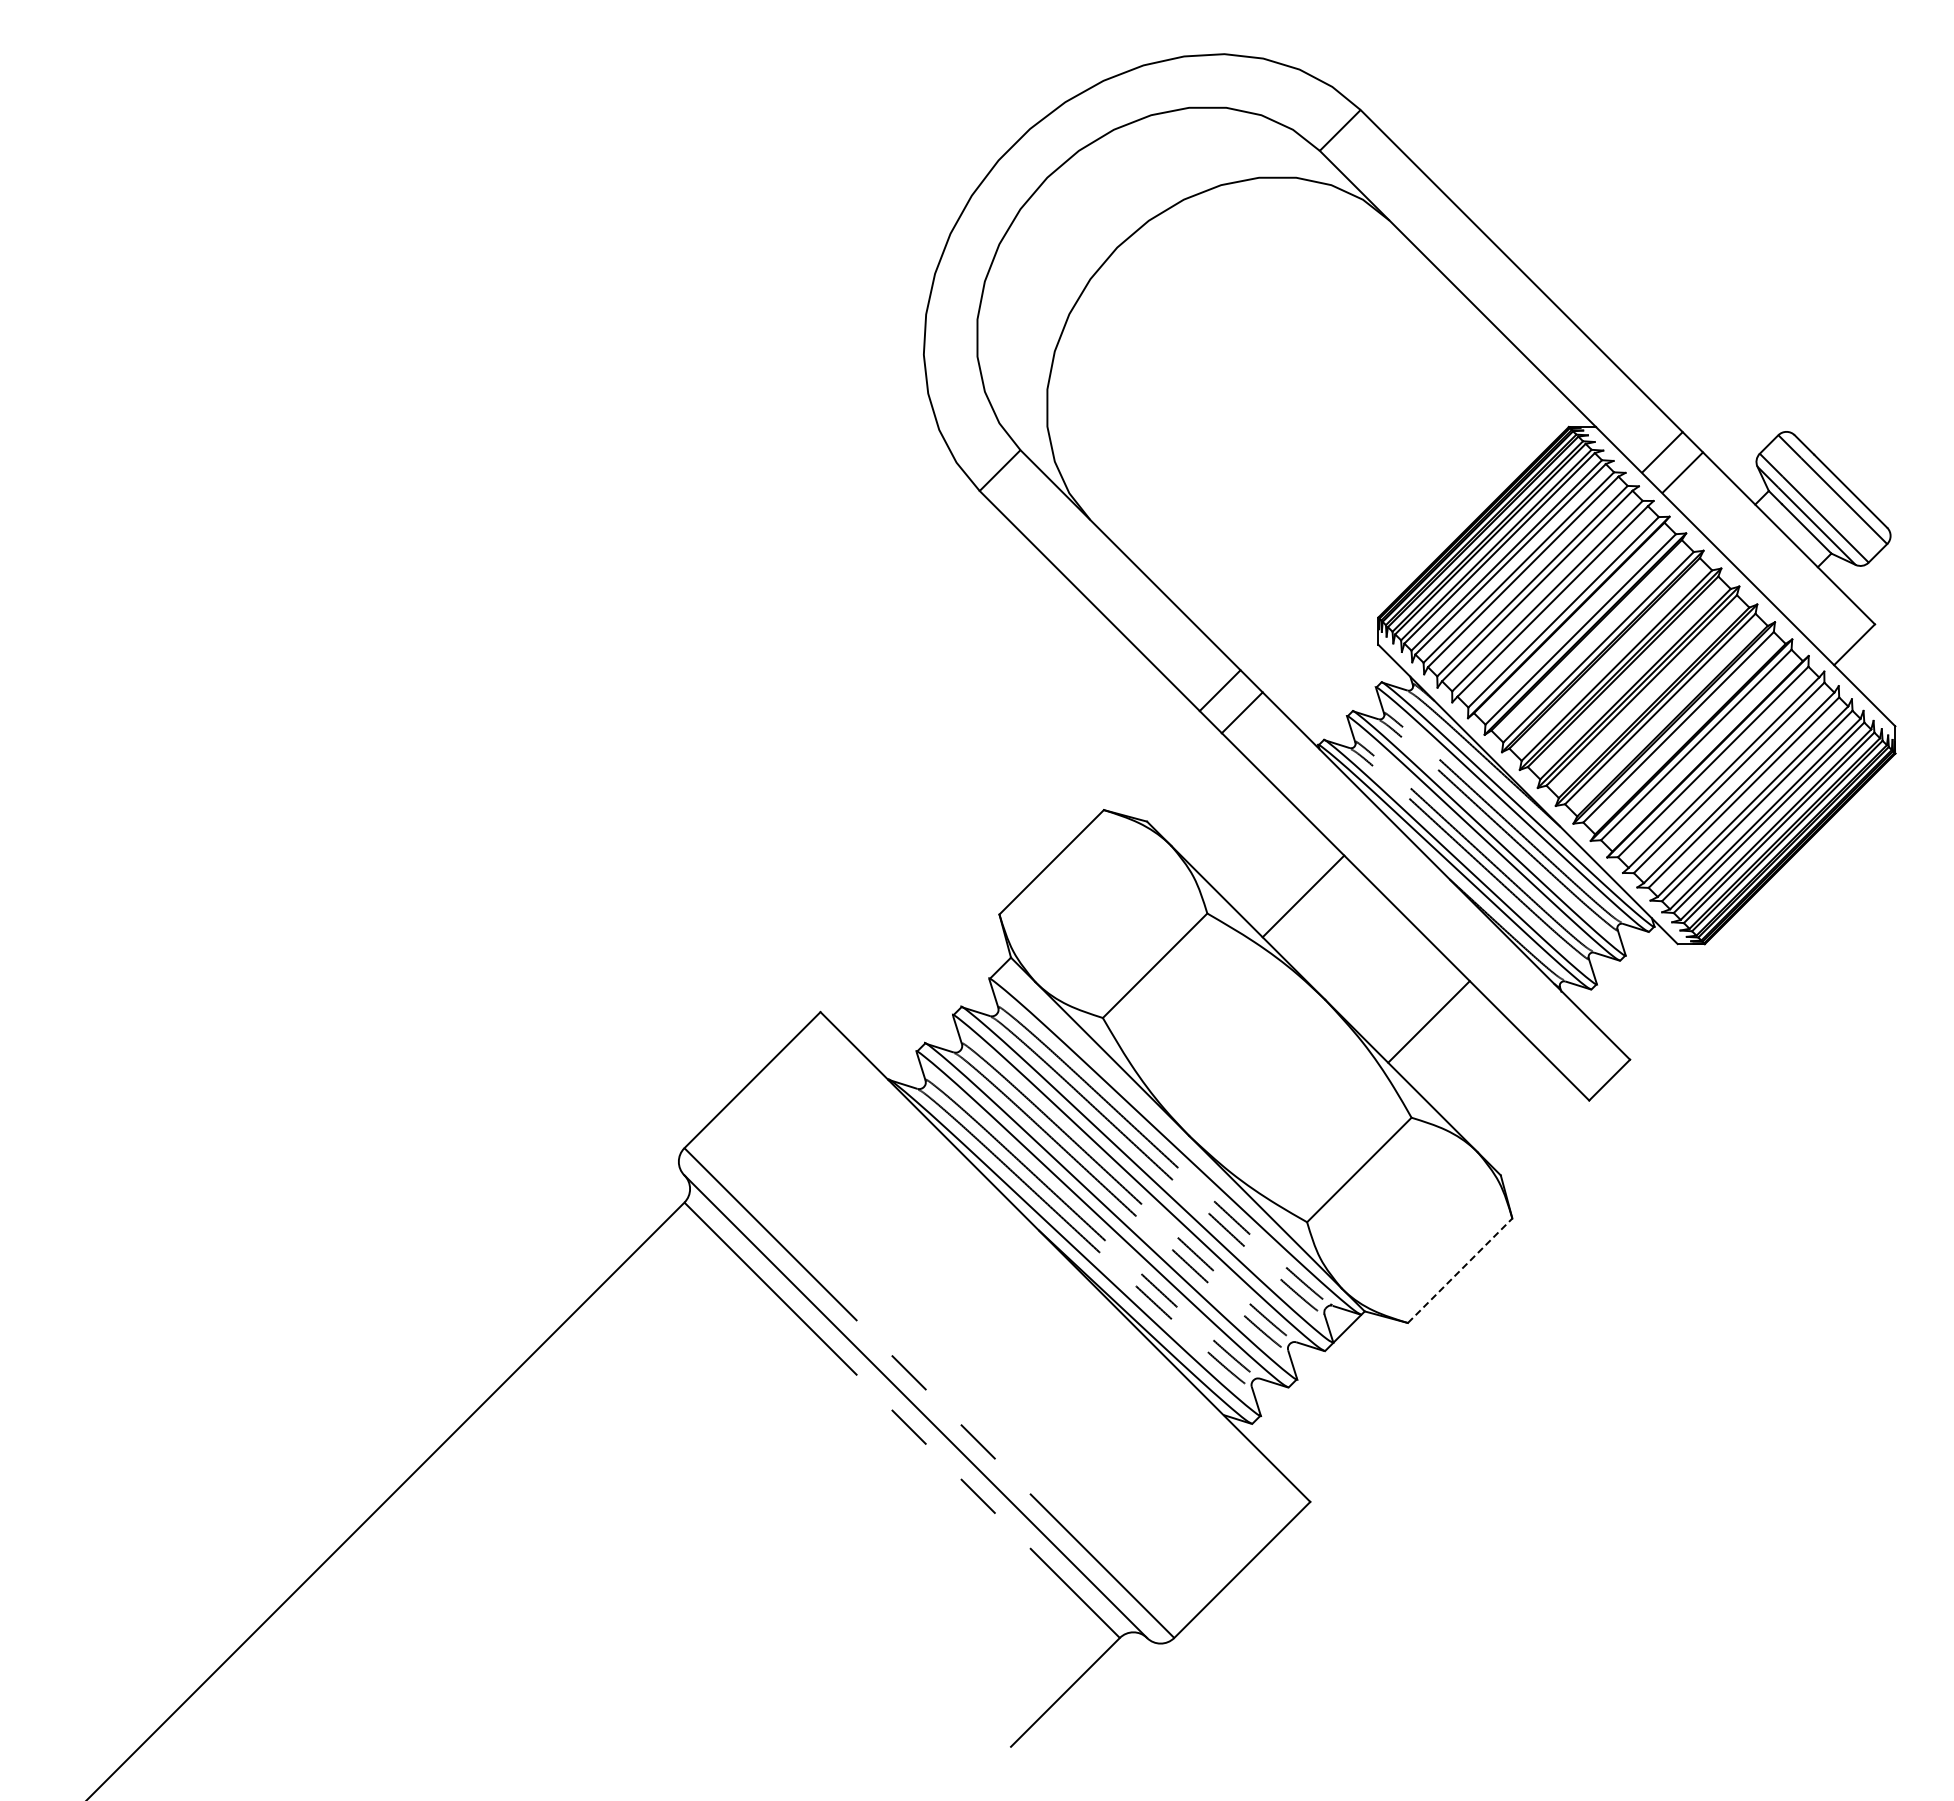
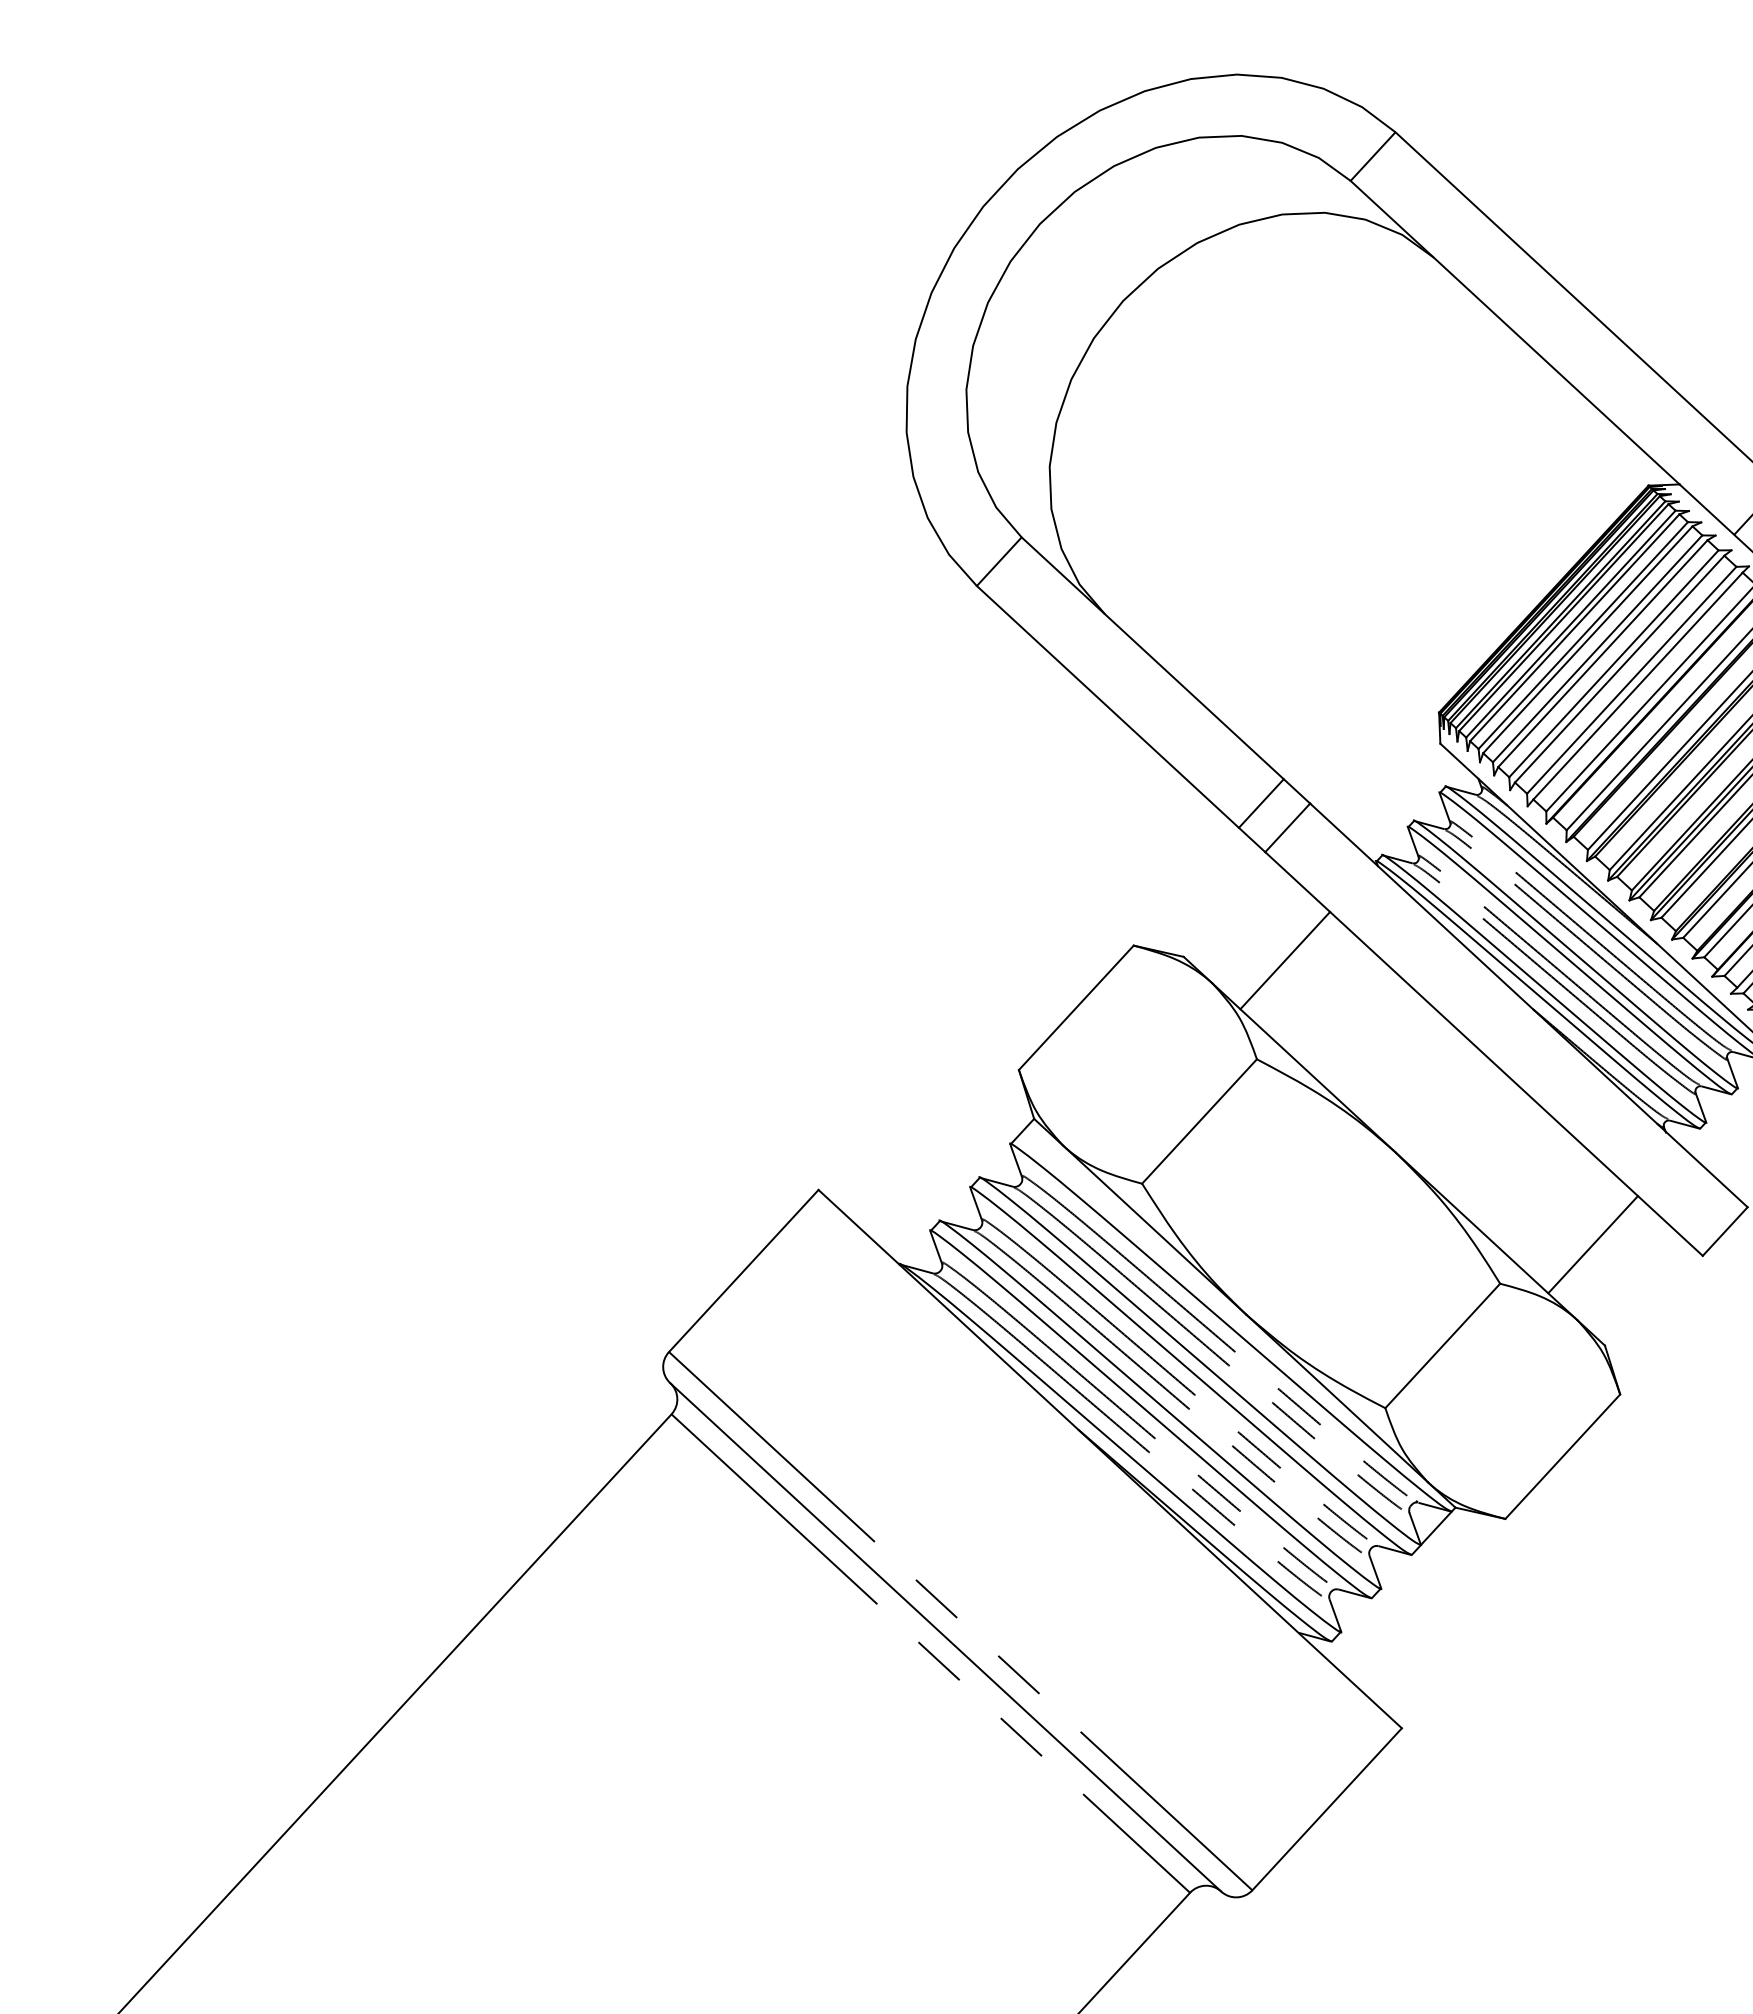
line: (1303, 896) -> (1285, 960), moved
line: (1428, 1021) -> (1592, 1244), moved
line: (1460, 1270) -> (1563, 1456), dashed -> solid

